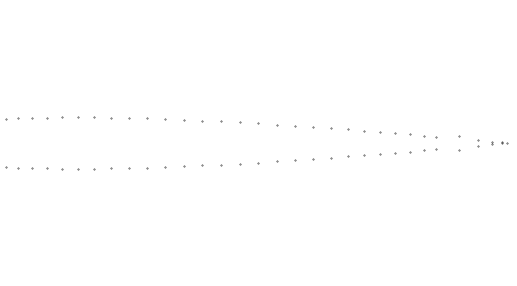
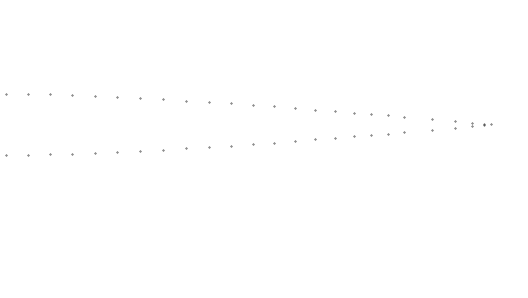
part: (459, 143) -> (431, 125), size x0.62

